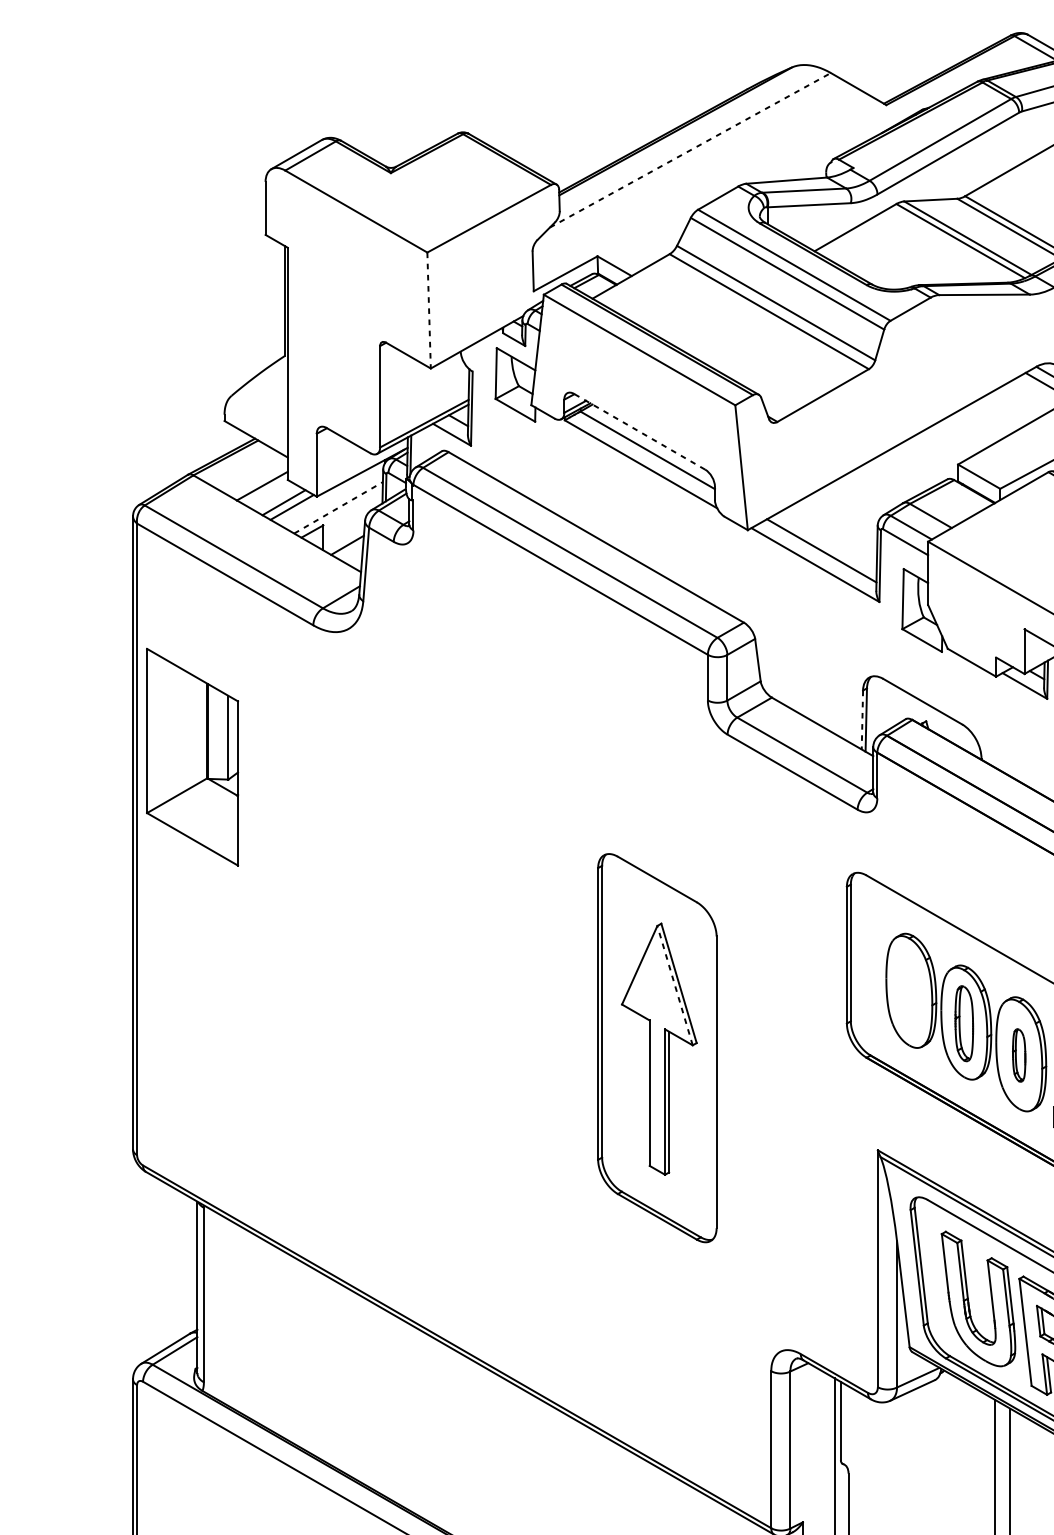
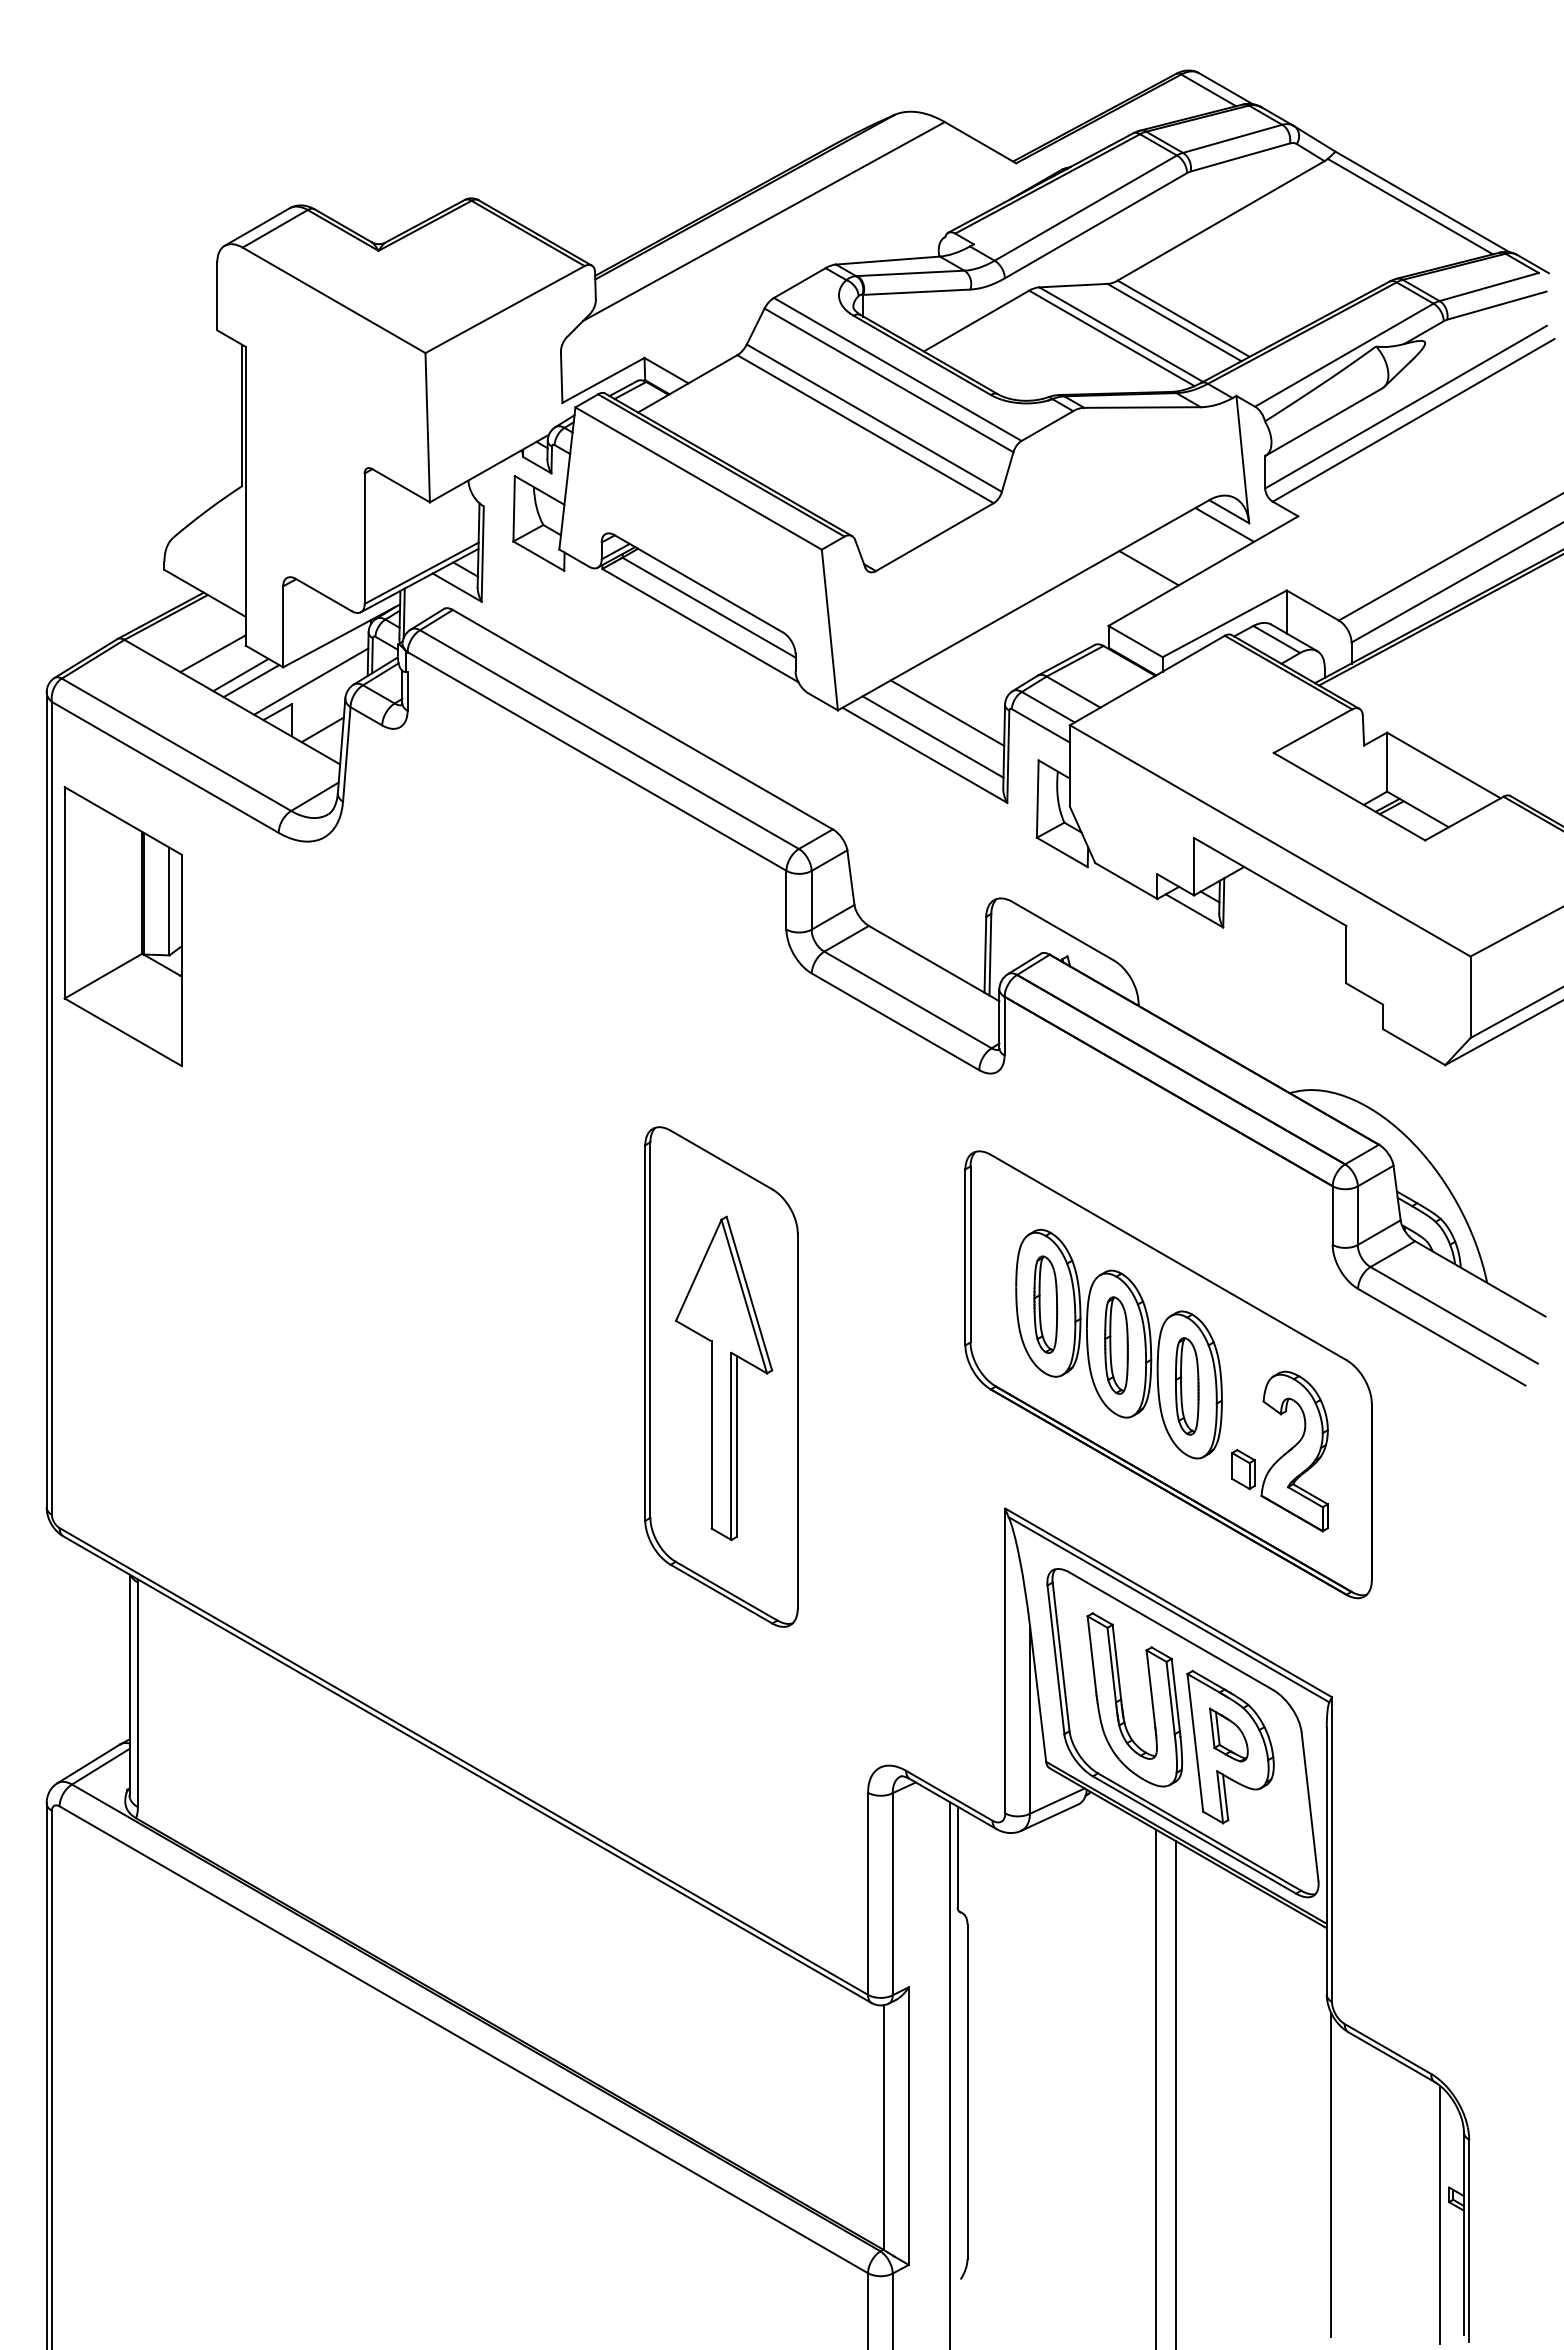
line: (690, 150) -> (764, 221), dashed -> solid
line: (428, 310) -> (427, 427), dashed -> solid
line: (989, 419) -> (1148, 568), added
line: (639, 431) -> (698, 583), dashed -> solid
line: (338, 507) -> (311, 681), dashed -> solid
line: (832, 531) -> (947, 712), added
line: (862, 719) -> (985, 954), dashed -> solid
part: (191, 757) -> (122, 926), moved
line: (675, 985) -> (744, 1296), dashed -> solid
part: (909, 991) -> (1045, 1304), added
part: (1018, 1055) -> (1186, 1386), size x1.43

